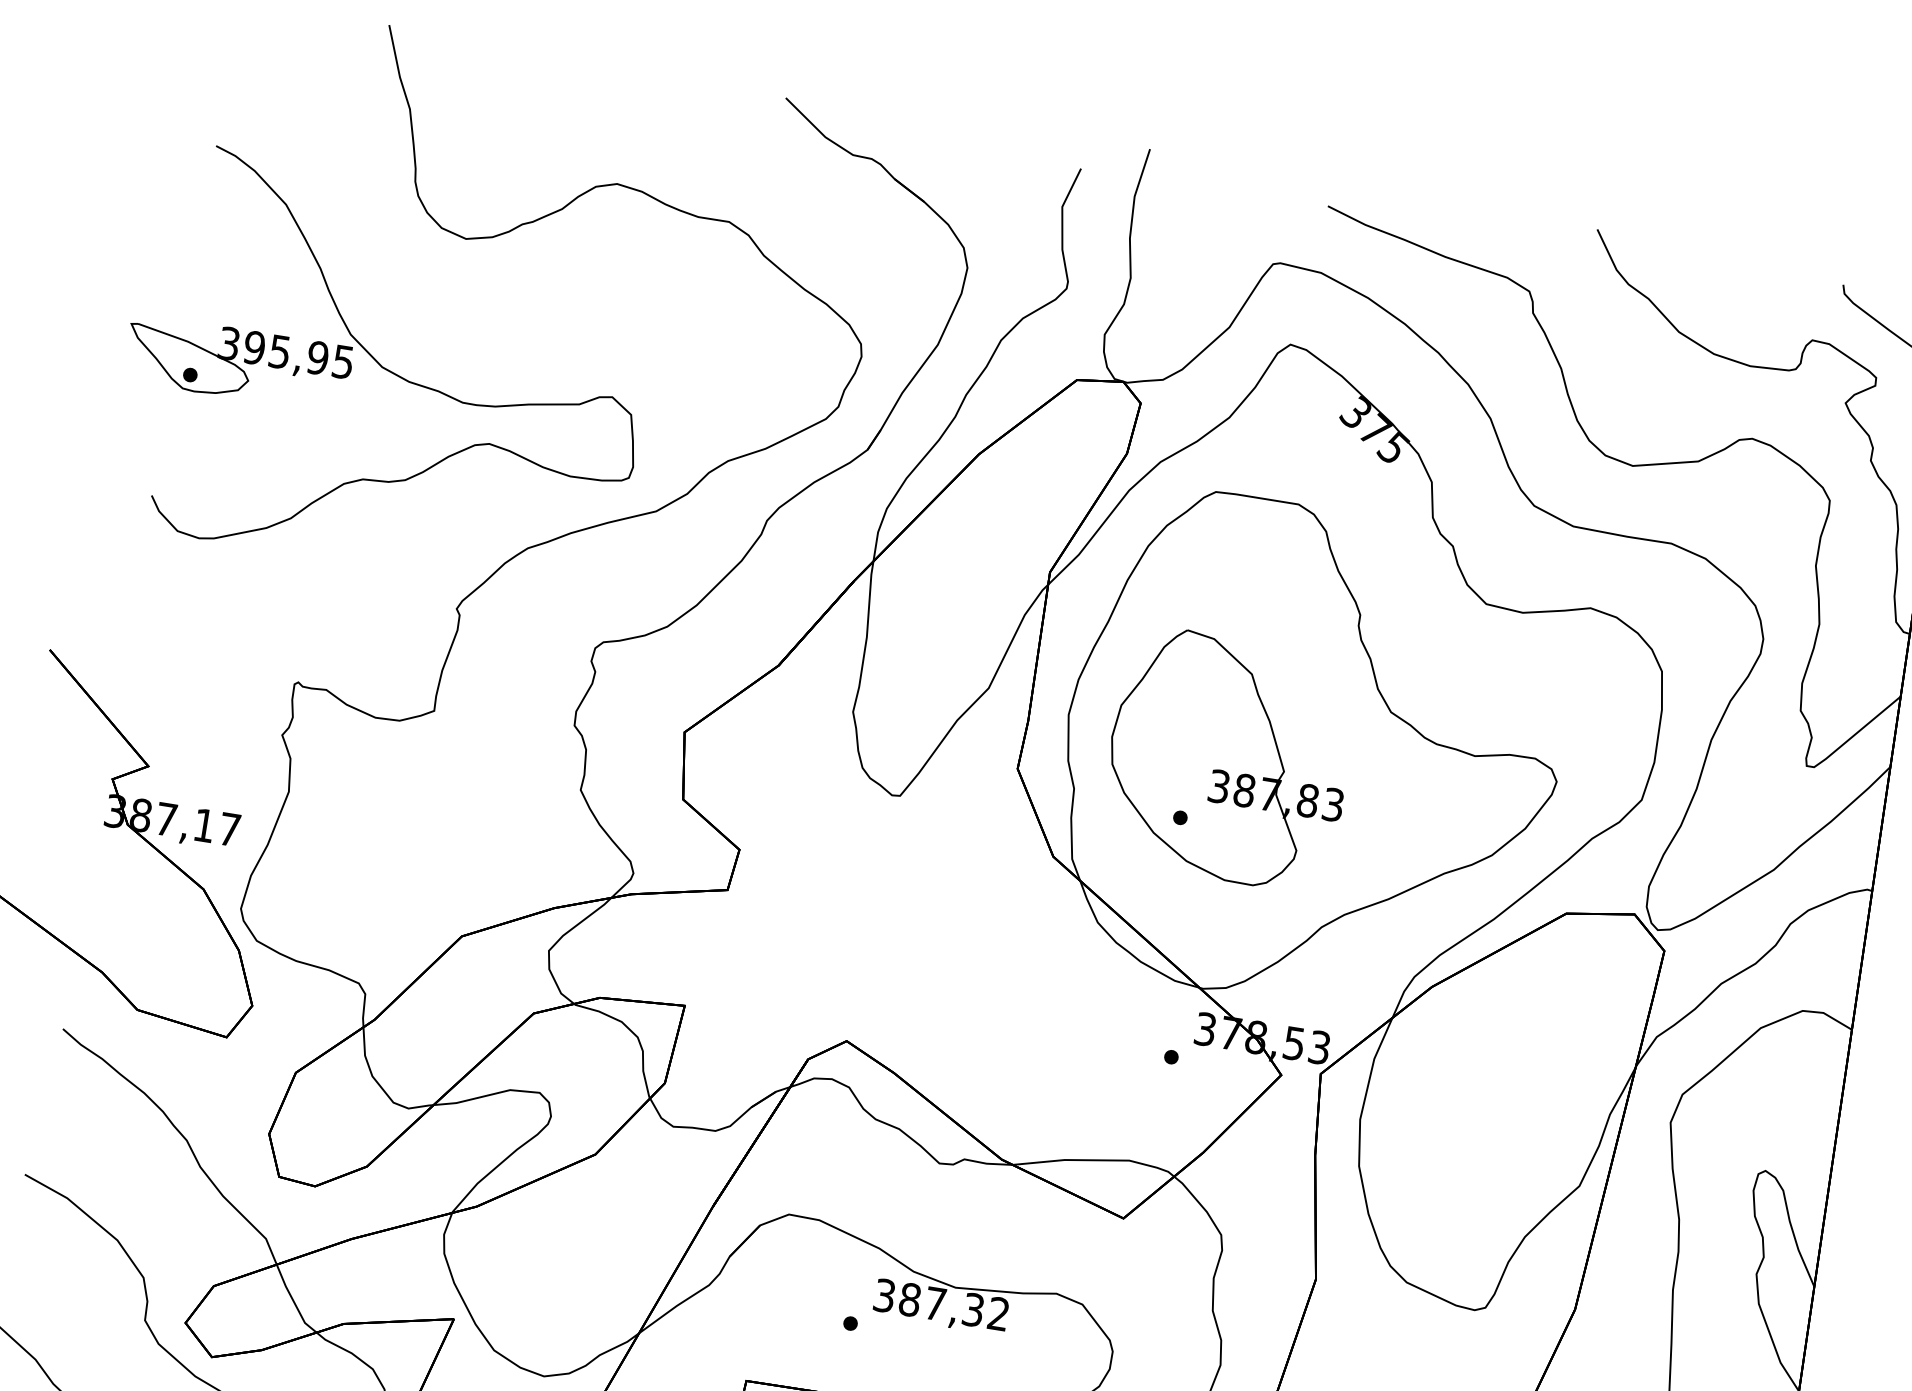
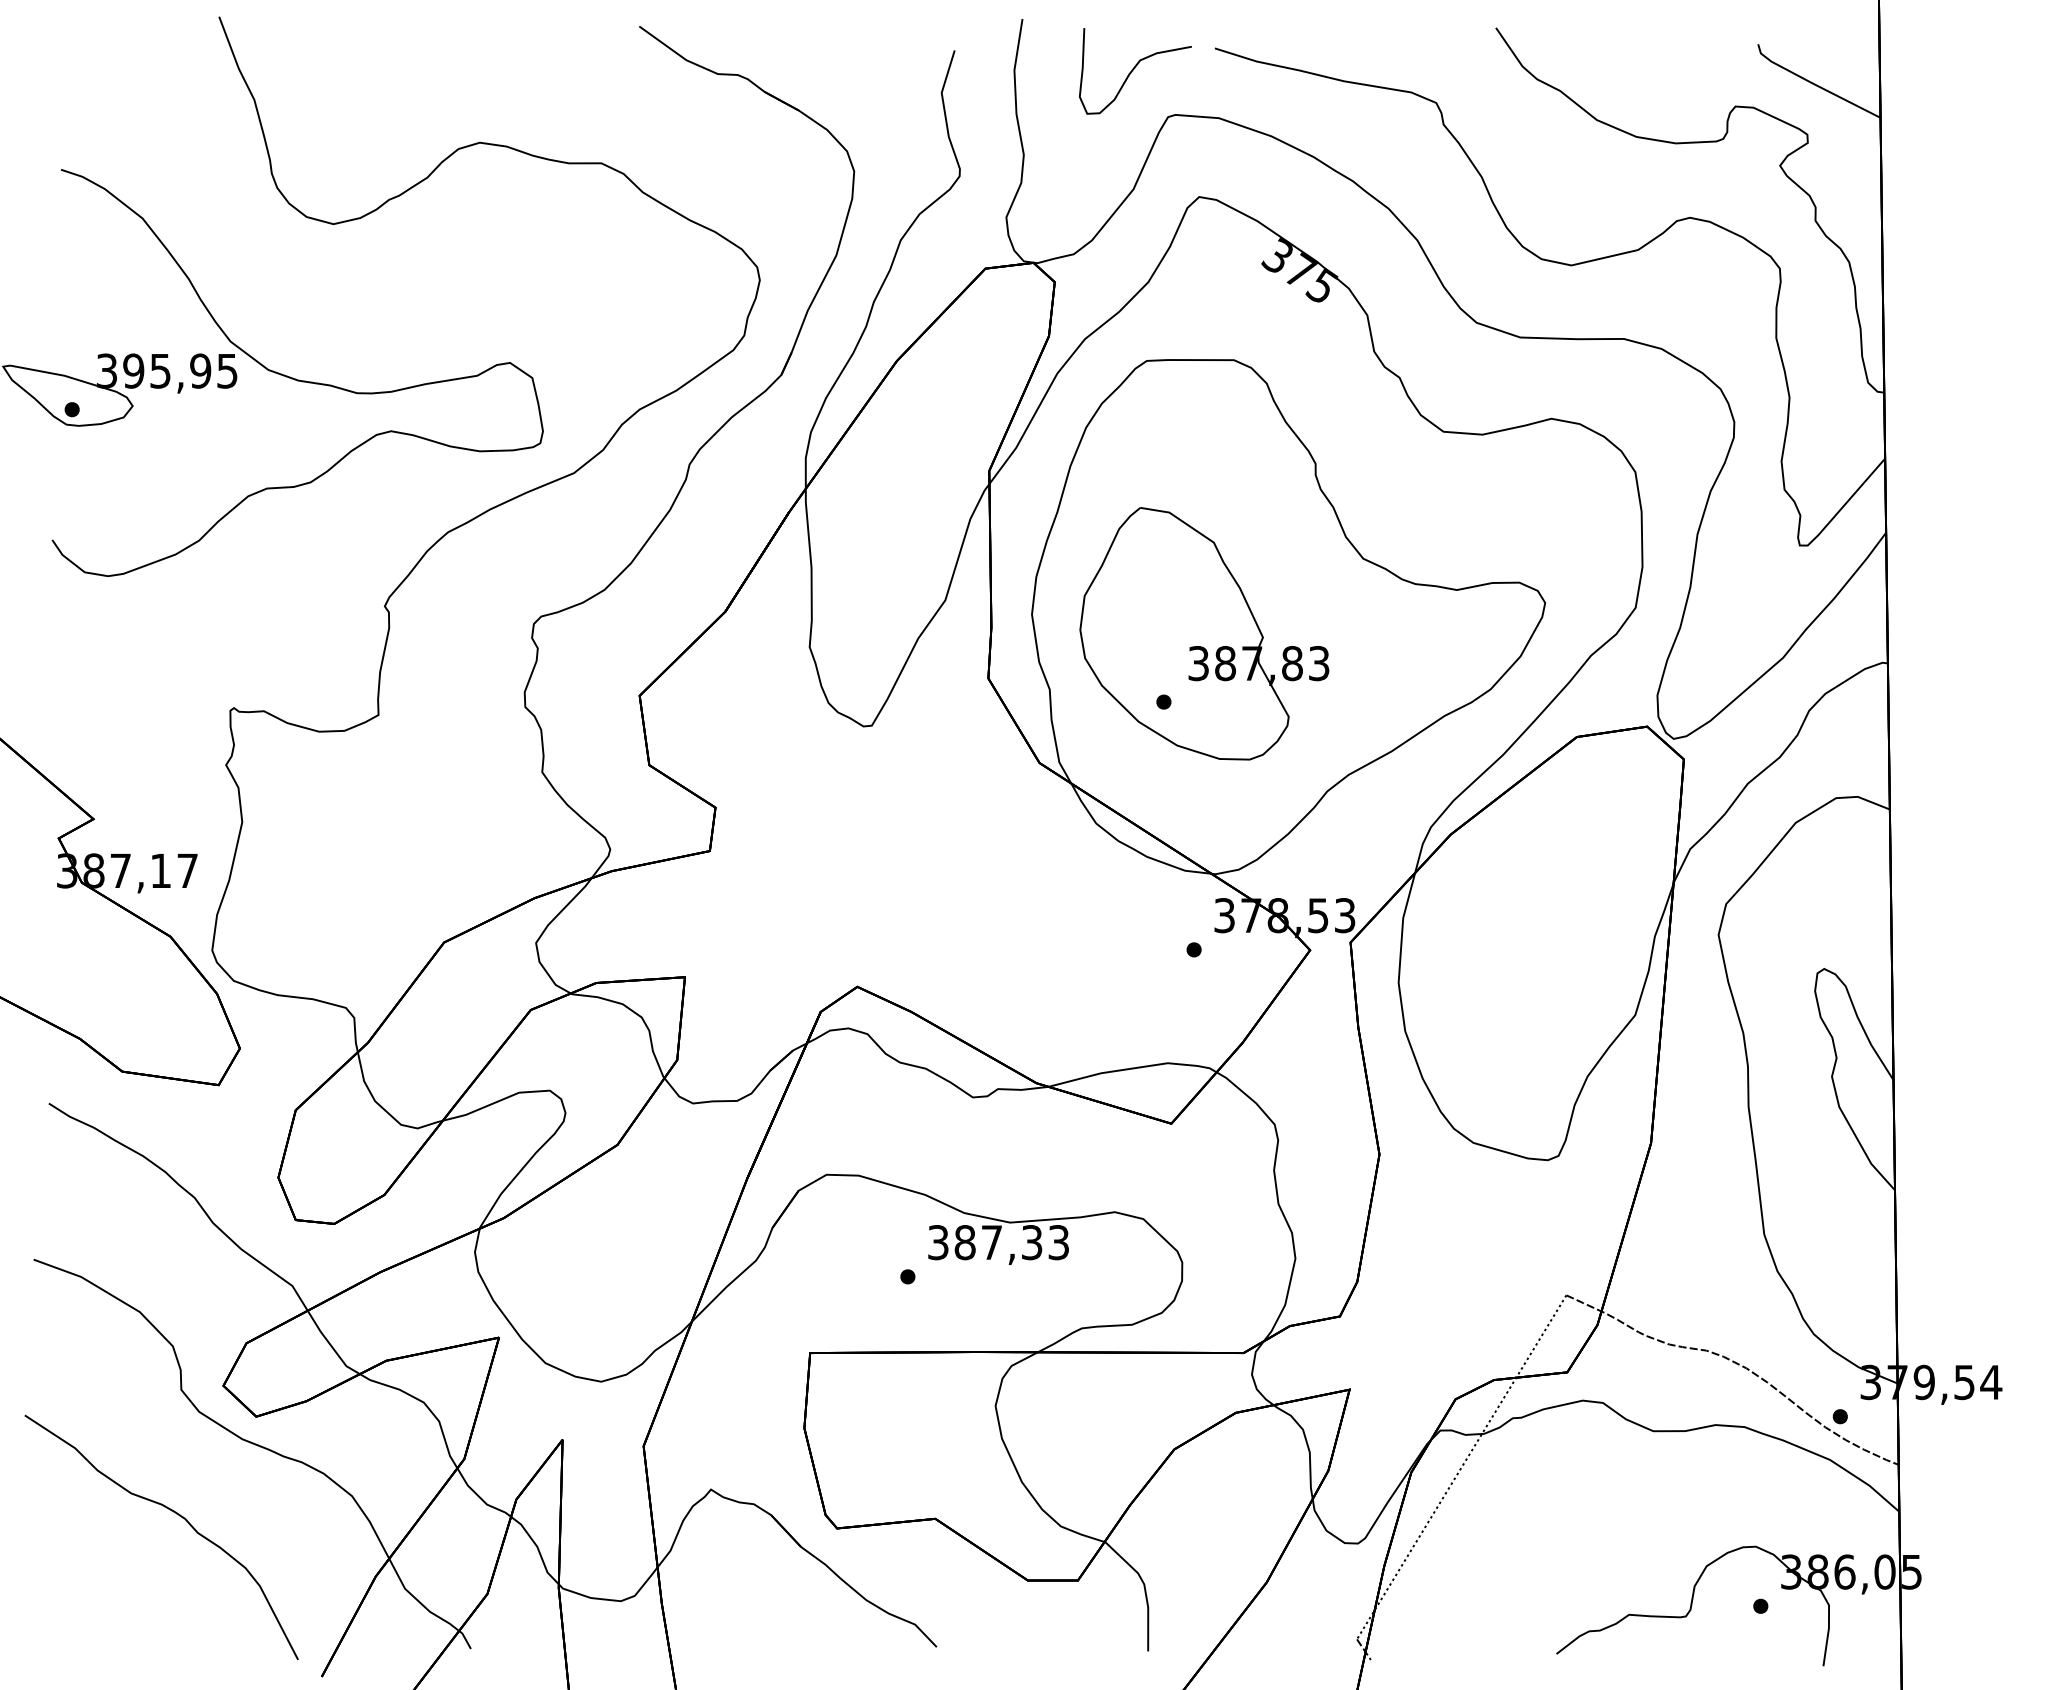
curve: (1248, 213) -> (1134, 69), added
text: (998, 1313) -> (1058, 1242), 387,32 -> 387,33

